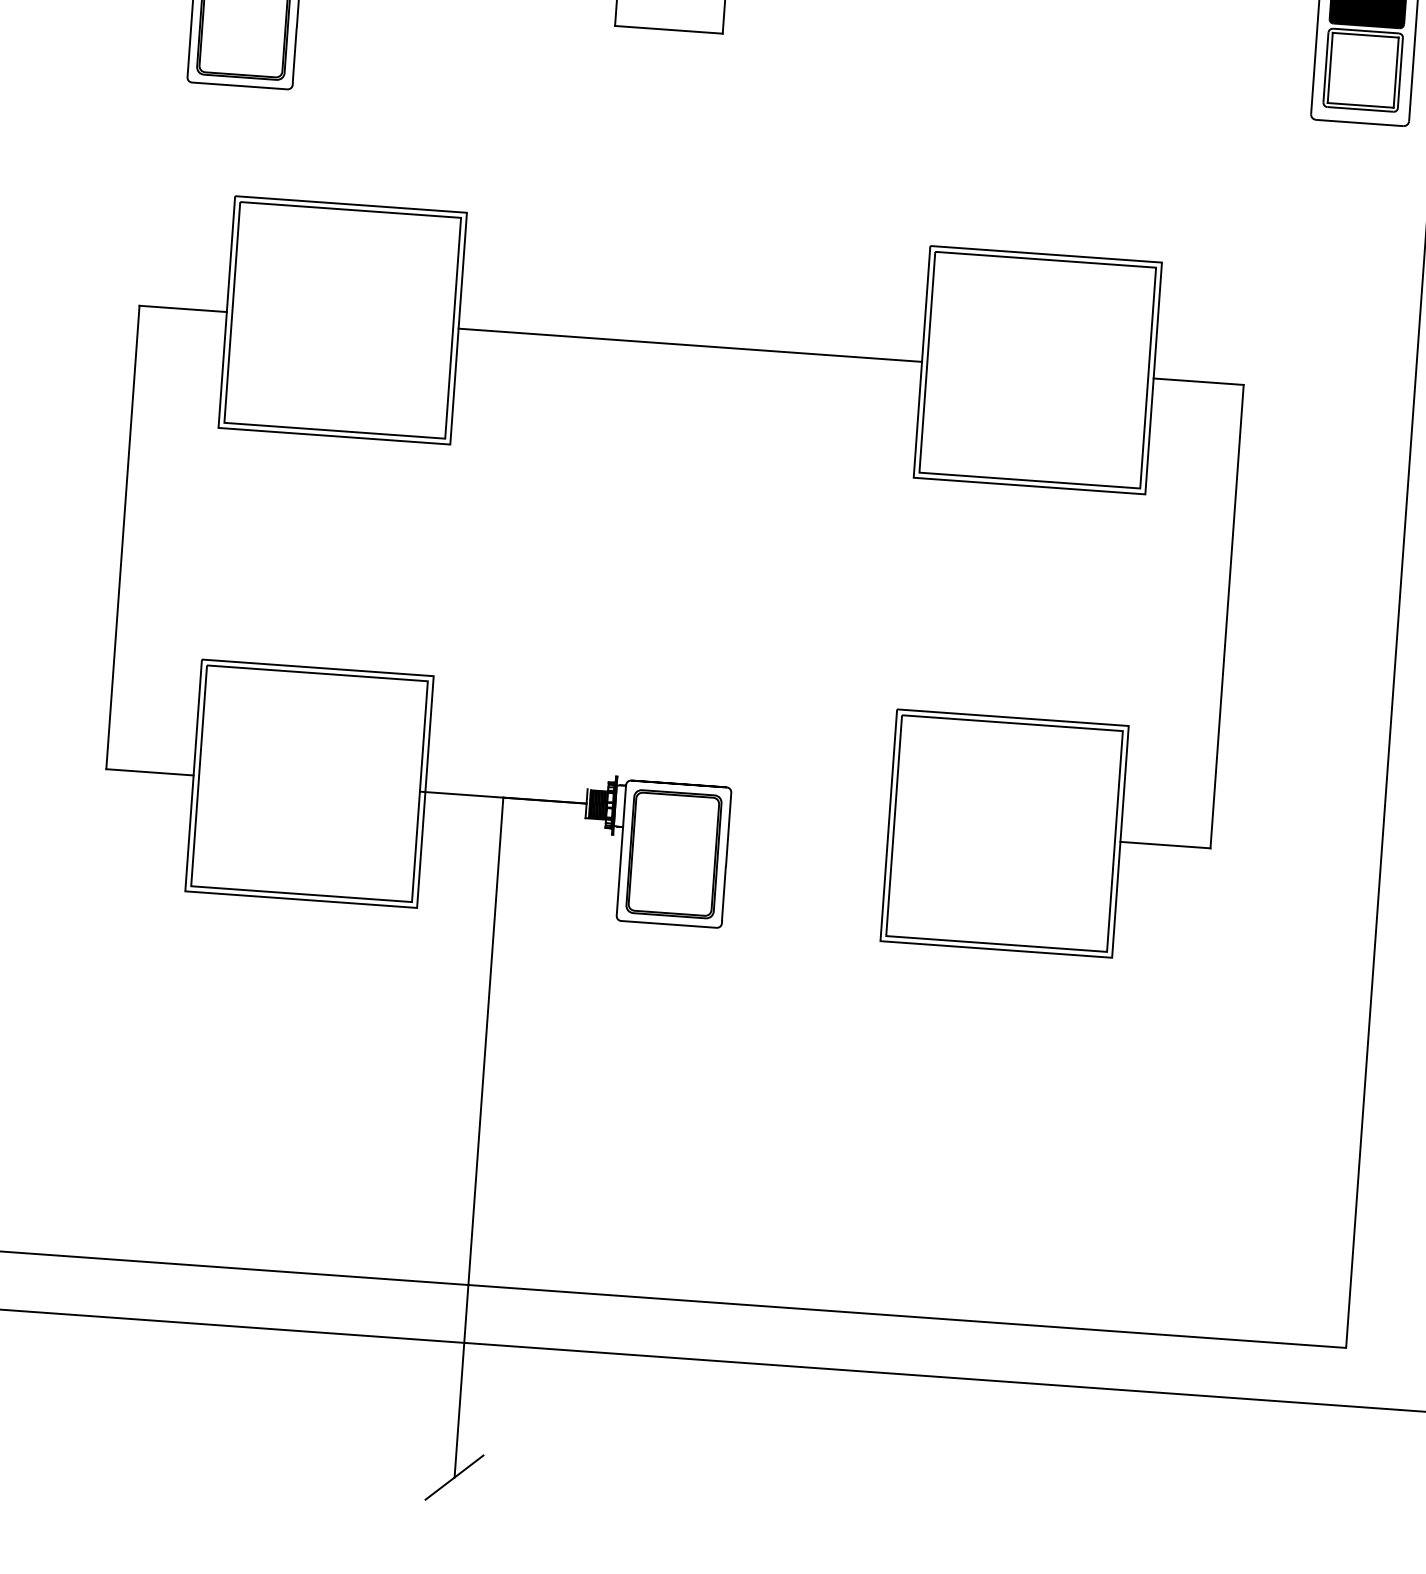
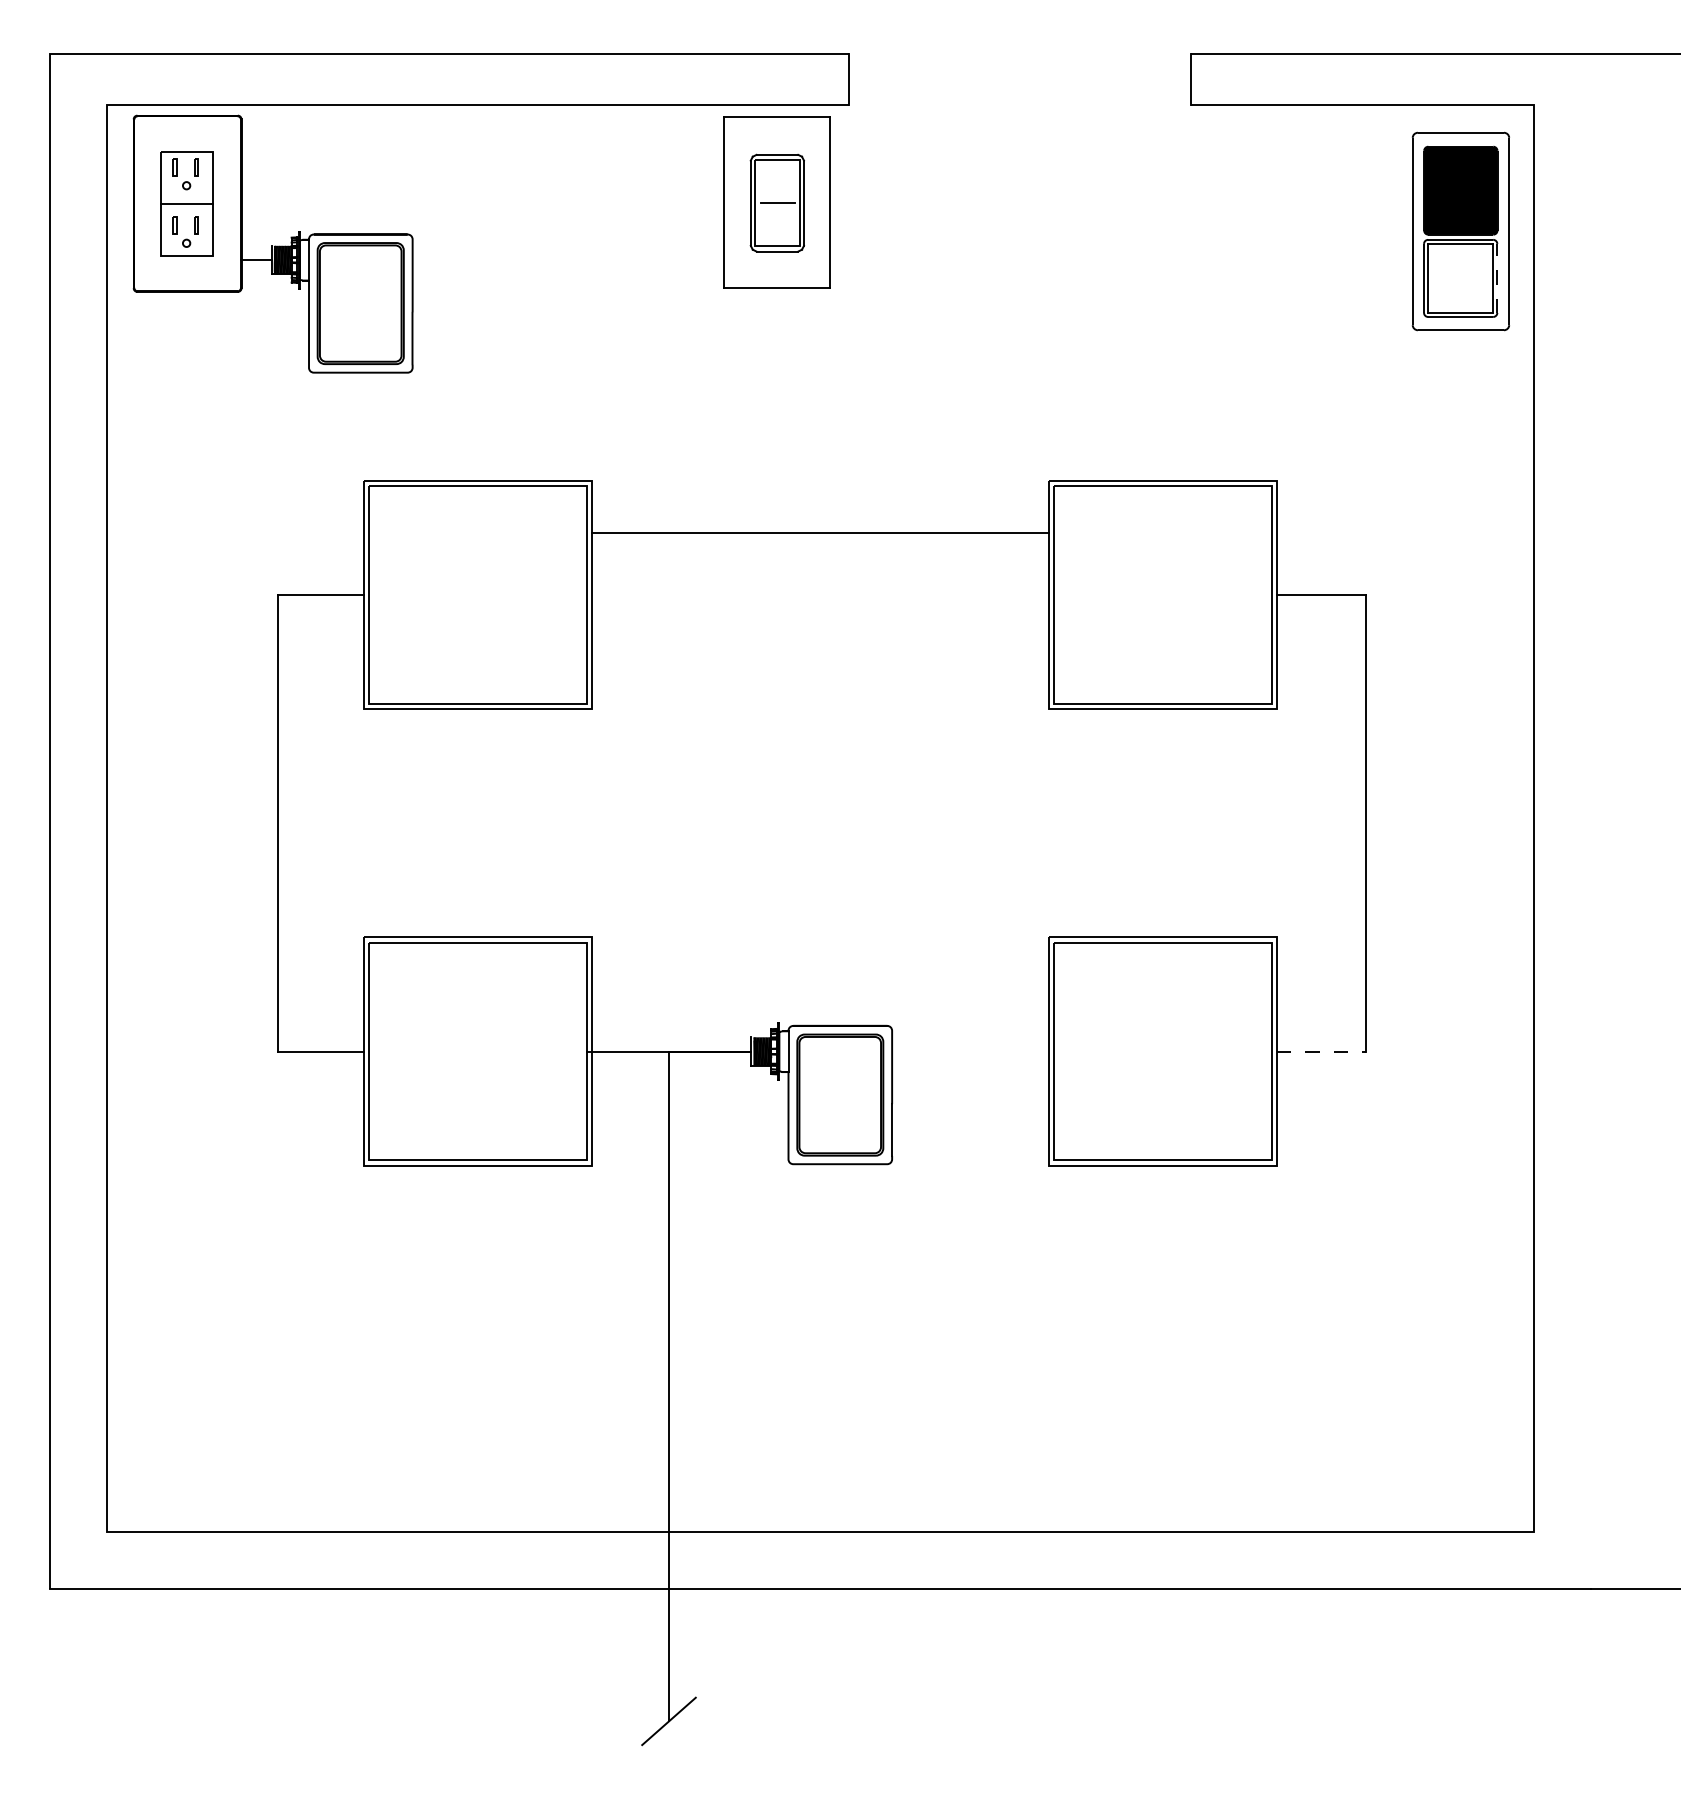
line: (1400, 73) -> (1497, 278), solid -> dashed
line: (690, 345) -> (820, 533), moved
line: (1165, 845) -> (1321, 1051), solid -> dashed

